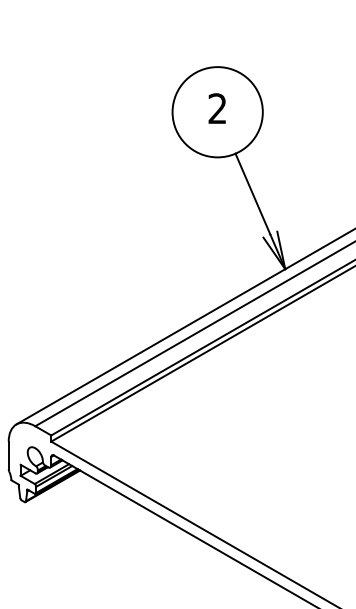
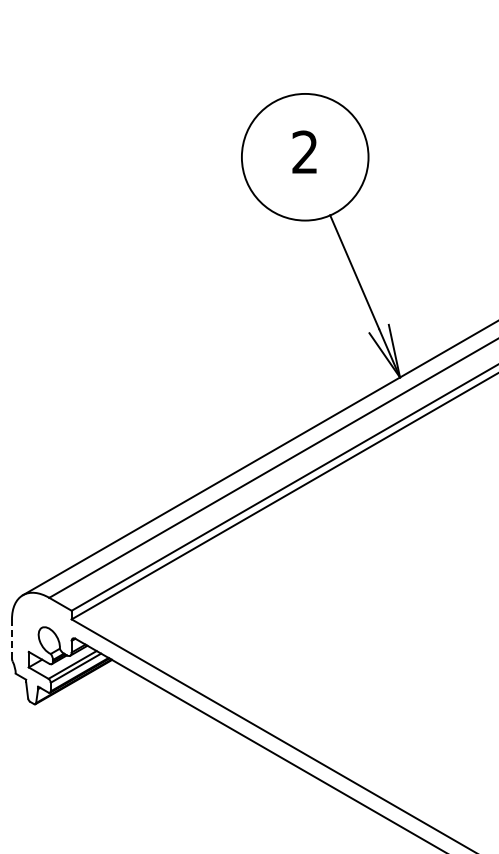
line: (8, 455) -> (11, 639), solid -> dashed

